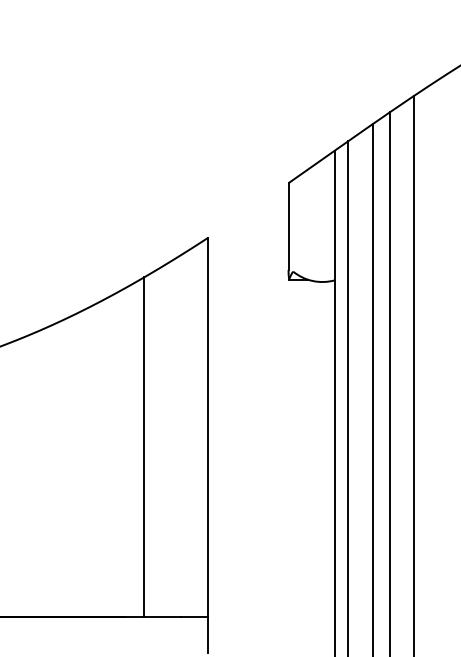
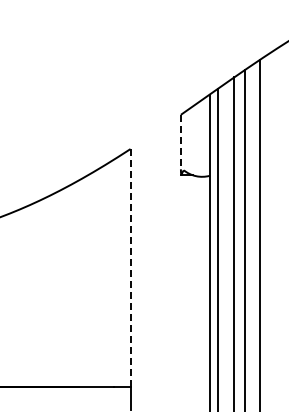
line: (287, 227) -> (180, 142), solid -> dashed
line: (208, 428) -> (130, 268), solid -> dashed
line: (144, 445) -> (90, 279), removed

